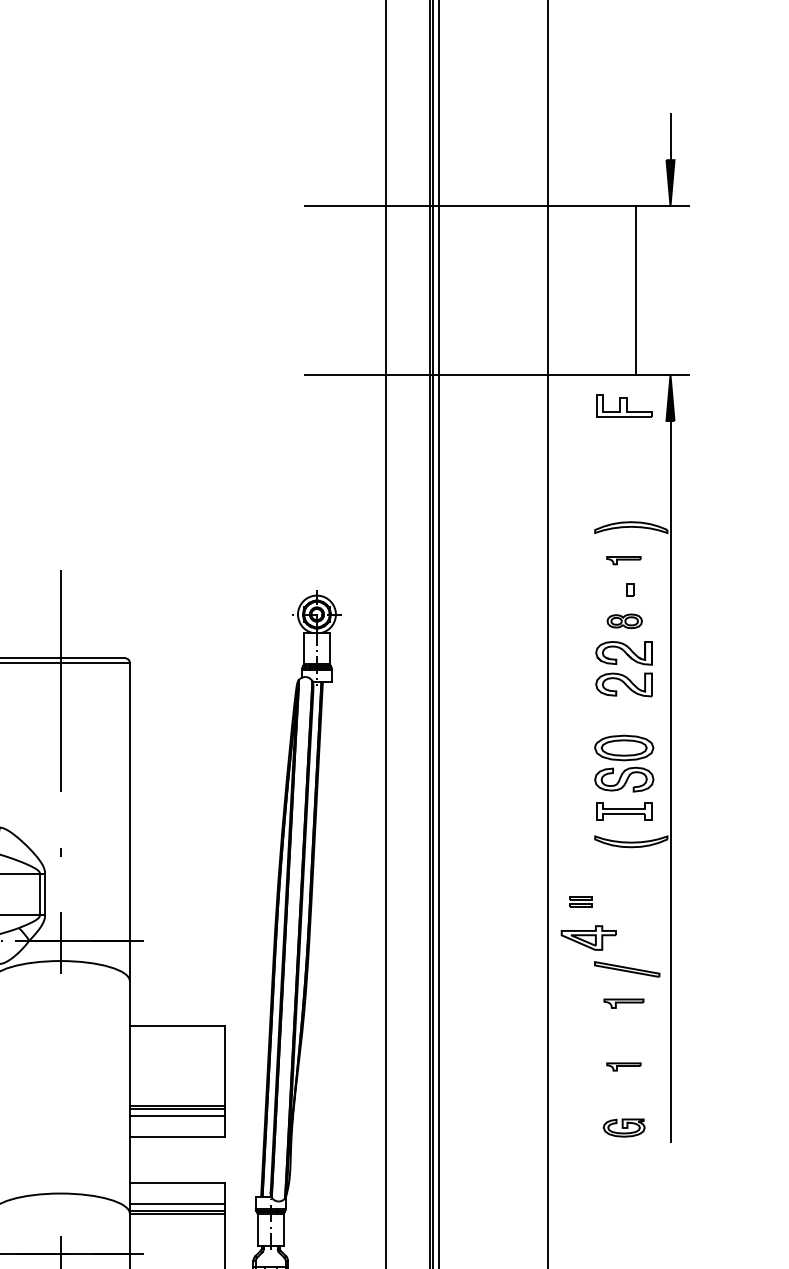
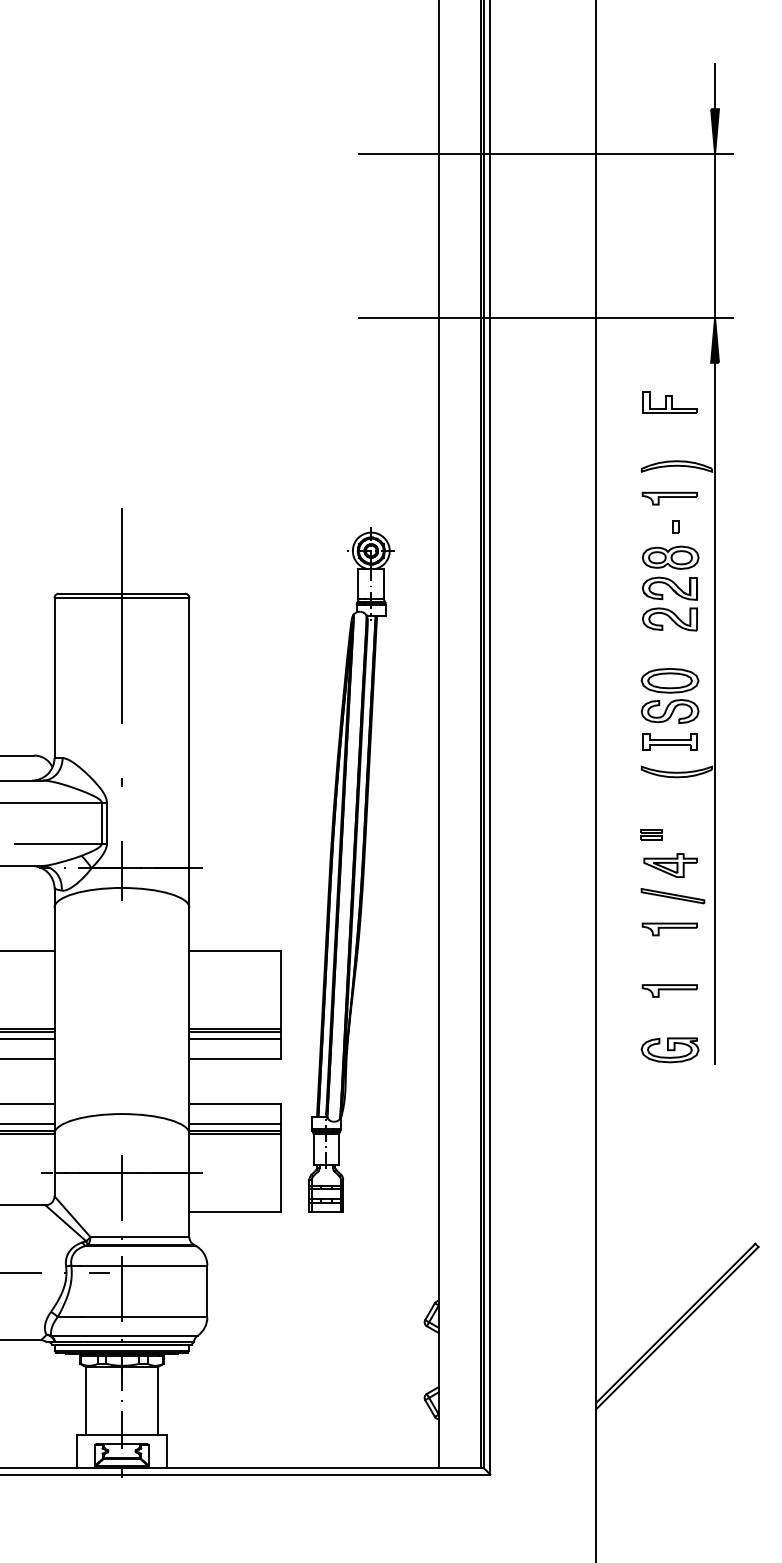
line: (635, 290) -> (715, 235), moved
part: (623, 405) -> (669, 402), moved
part: (623, 560) -> (669, 498), size x1.67
part: (624, 621) -> (670, 557), size x1.67
part: (580, 901) -> (651, 834), moved
part: (588, 937) -> (670, 865), moved
part: (623, 1003) -> (669, 929), size x1.43
part: (623, 1066) -> (669, 990), size x1.67
part: (623, 1128) -> (669, 1050), size x1.43

